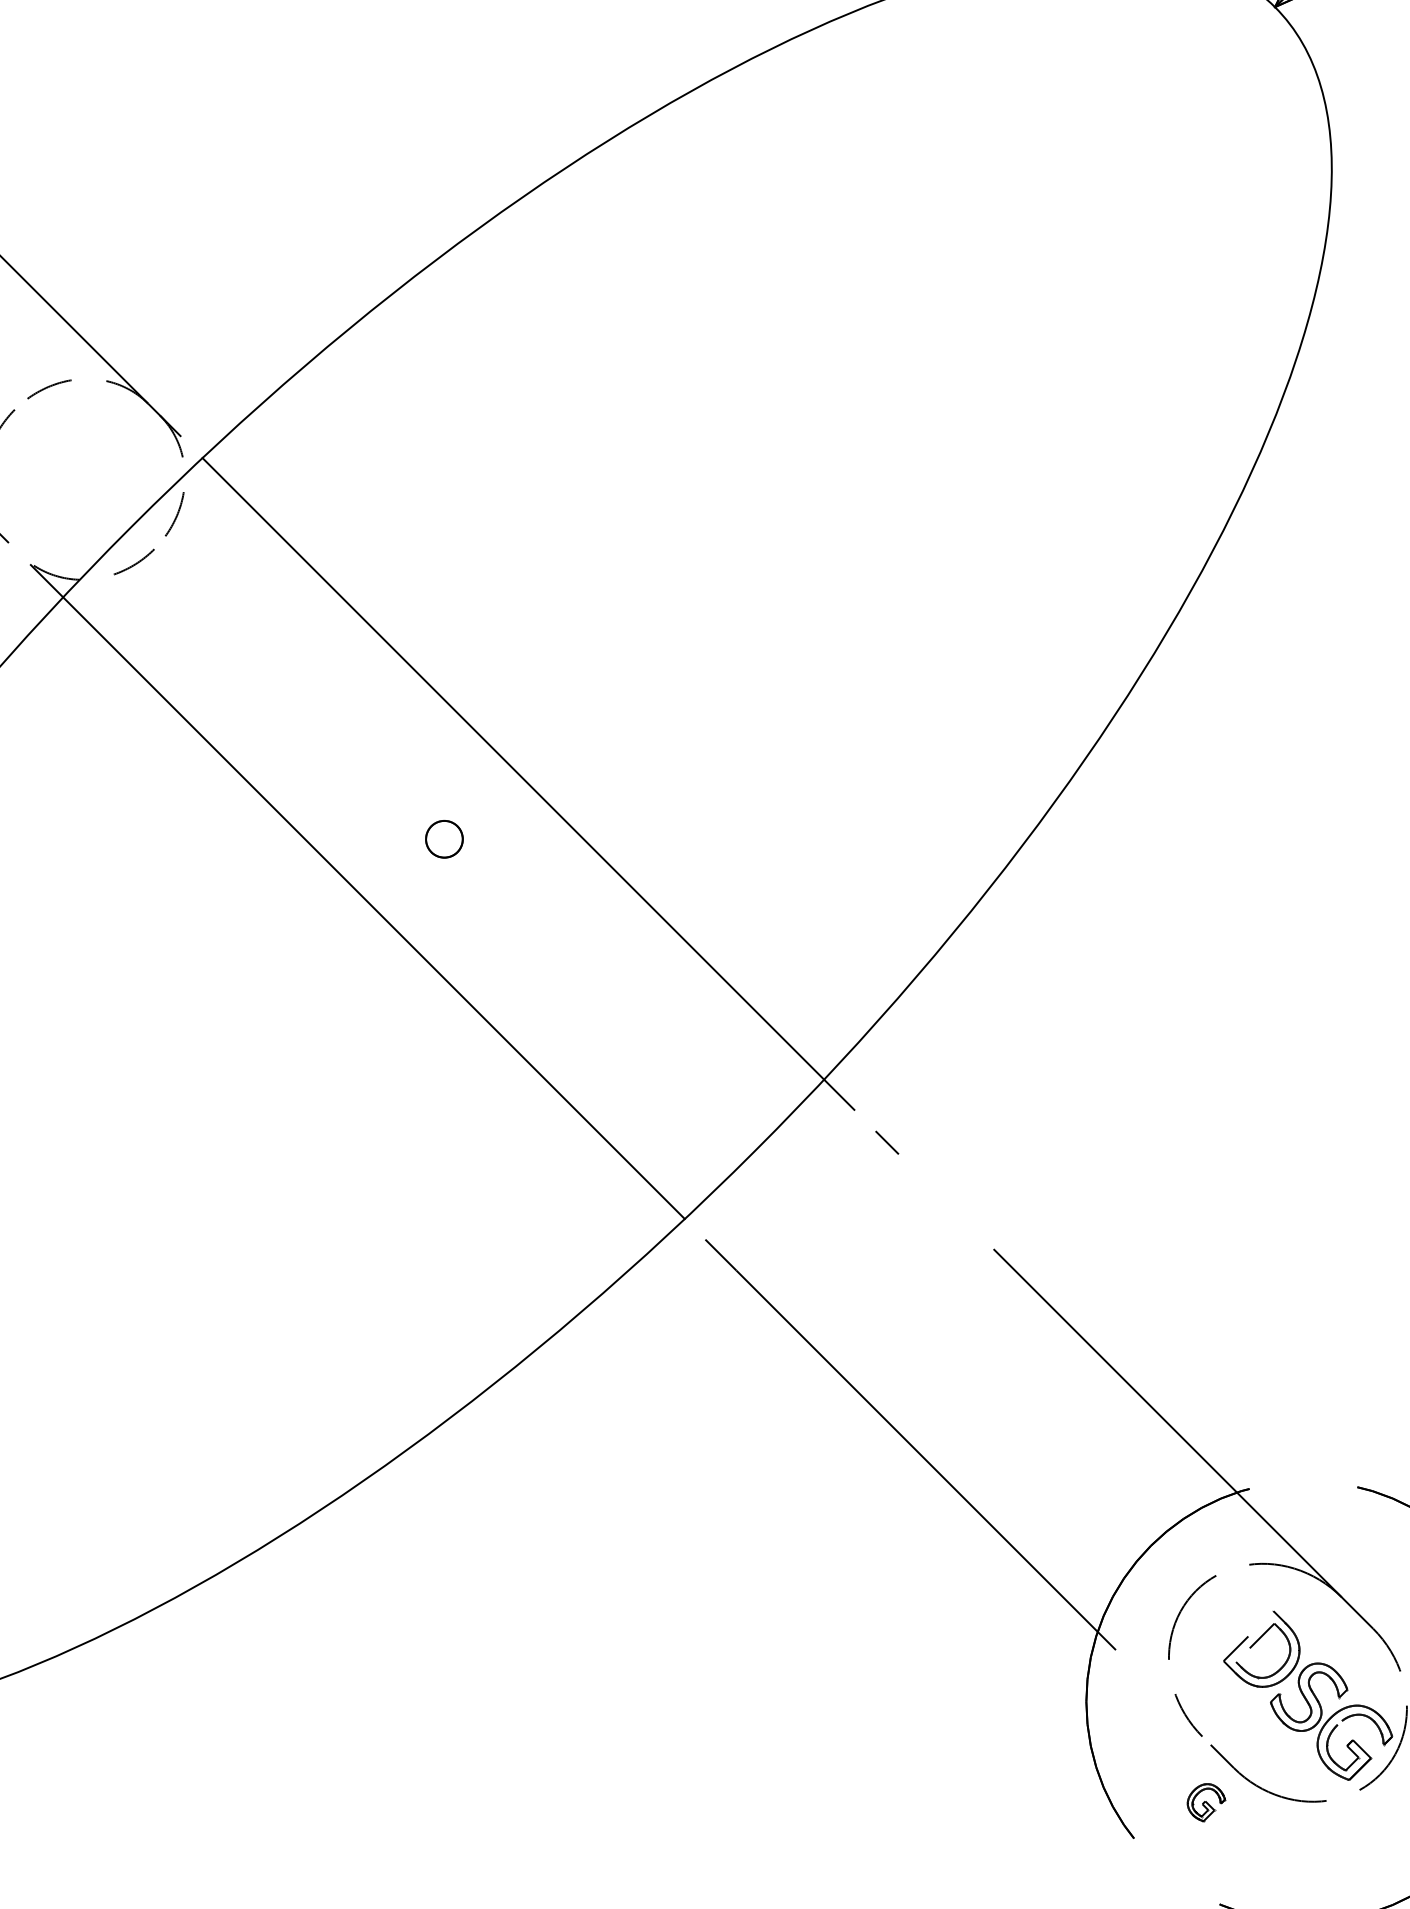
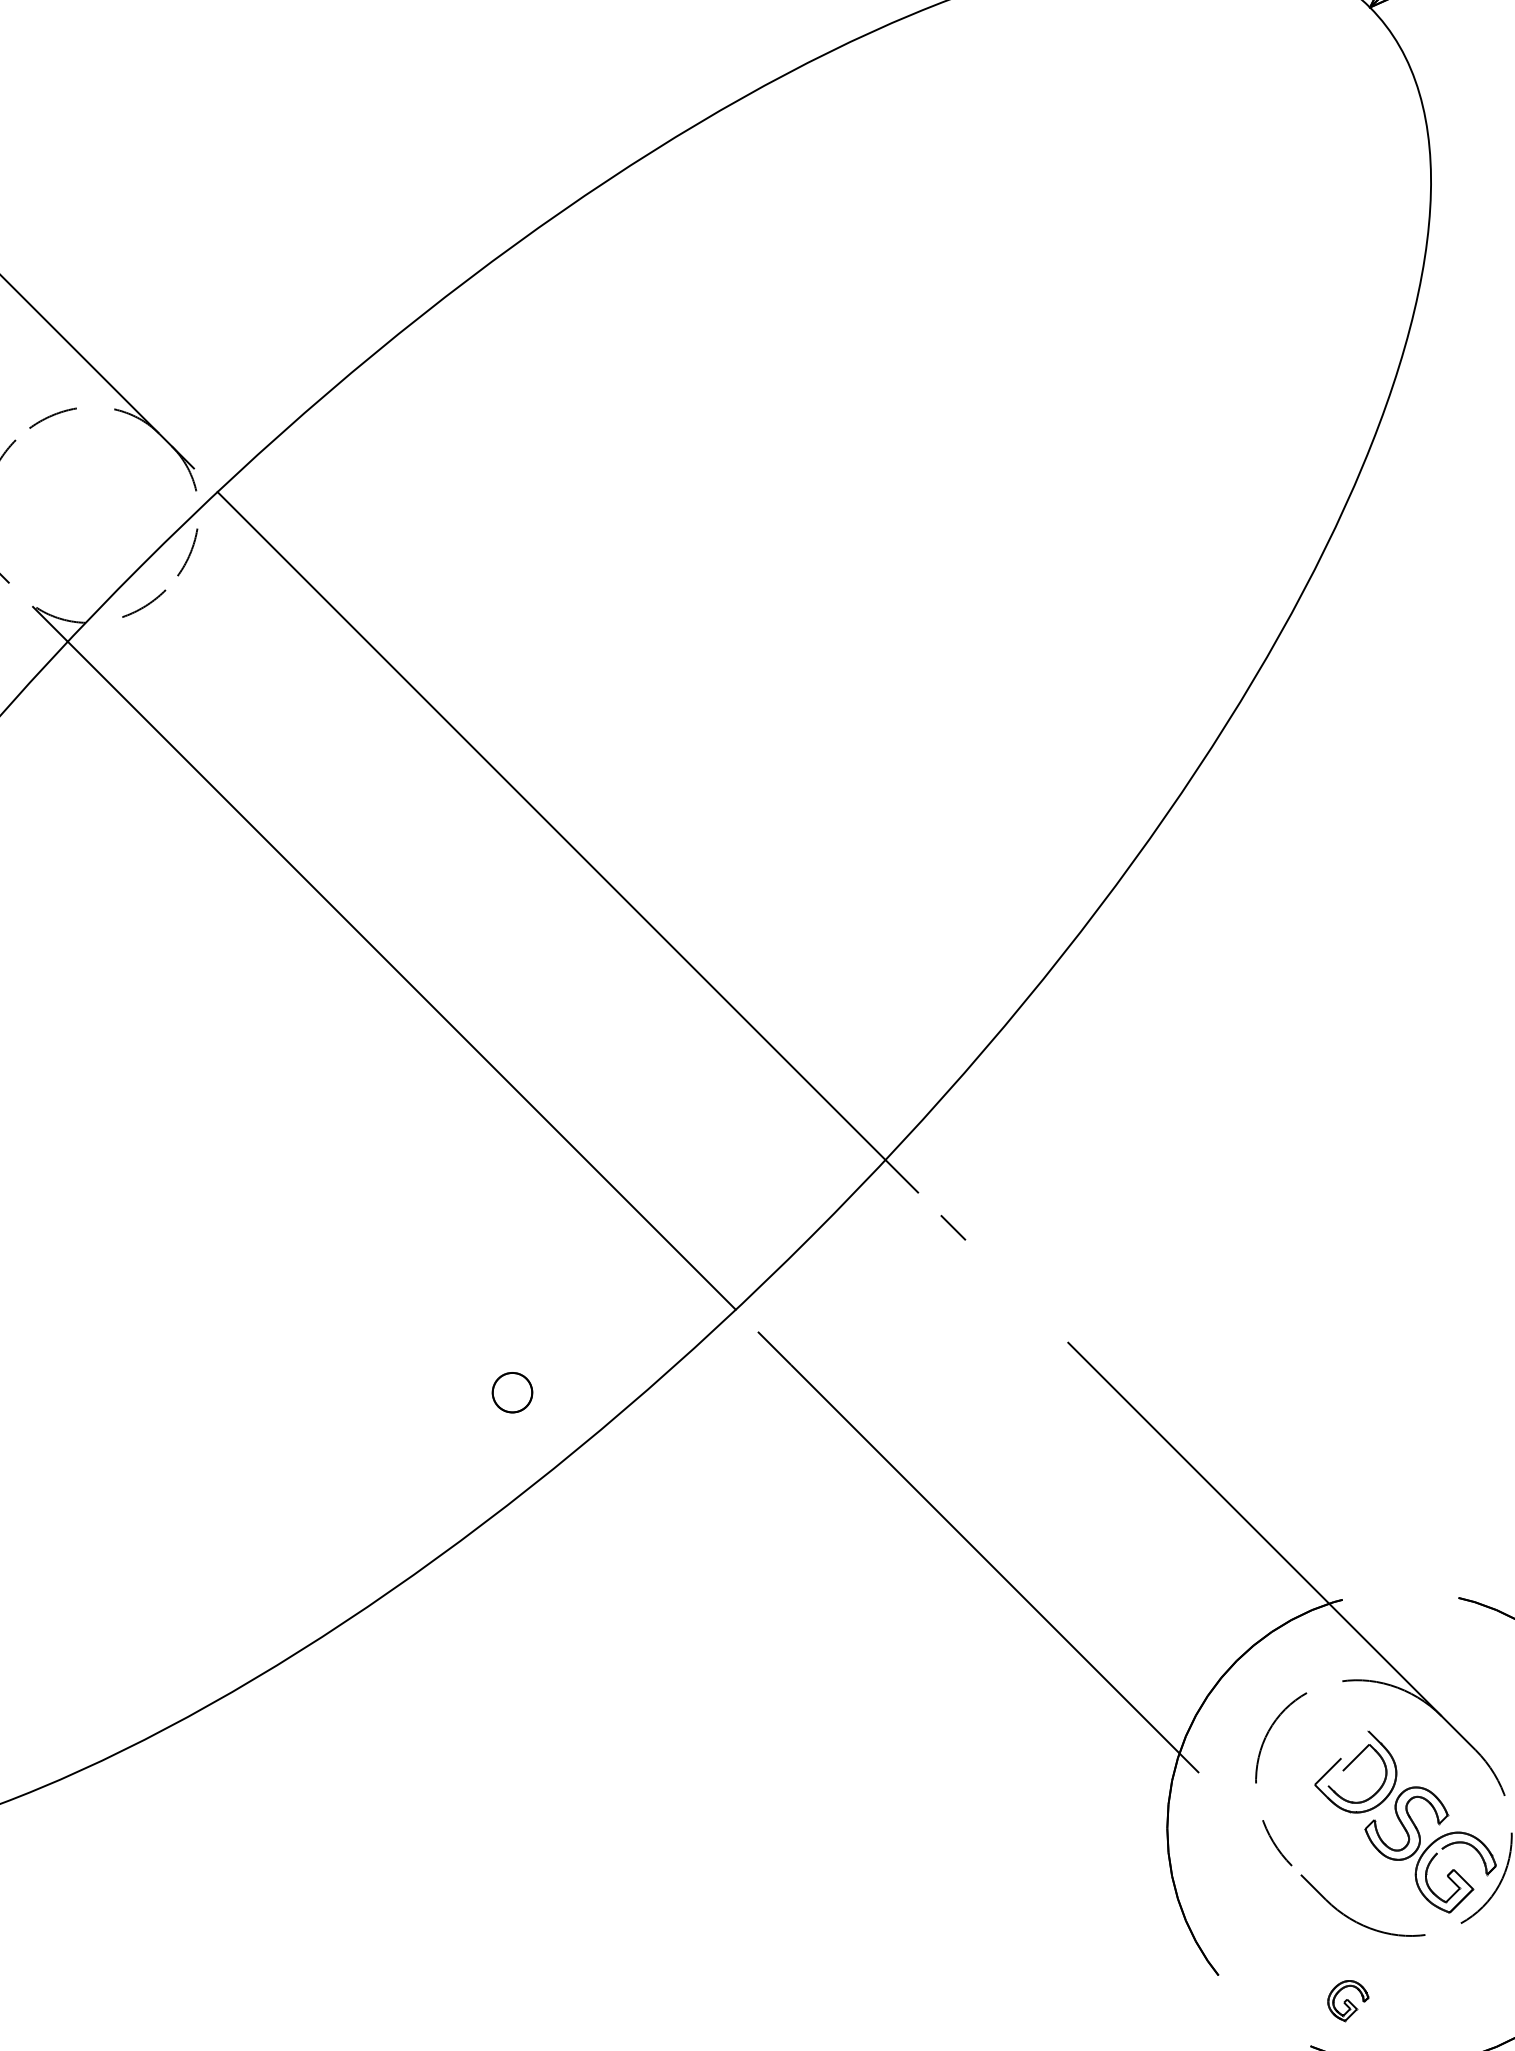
part: (444, 839) -> (512, 1392), moved
part: (1206, 1803) -> (1348, 2001), moved

